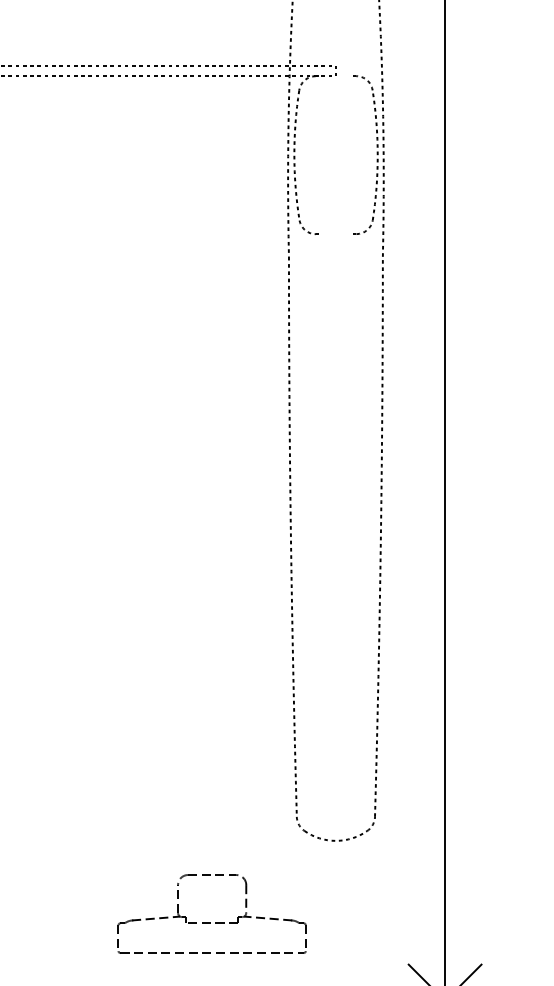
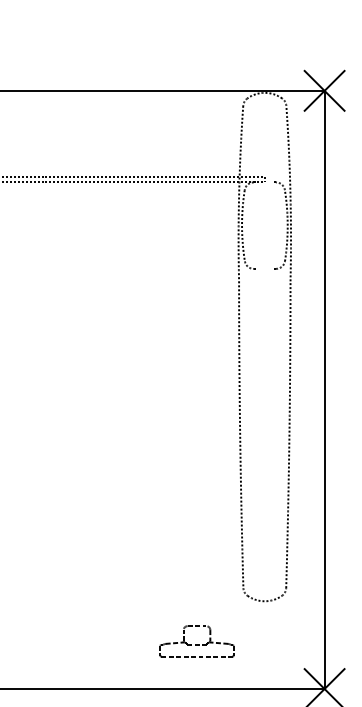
part: (211, 914) -> (196, 641), size x0.71

